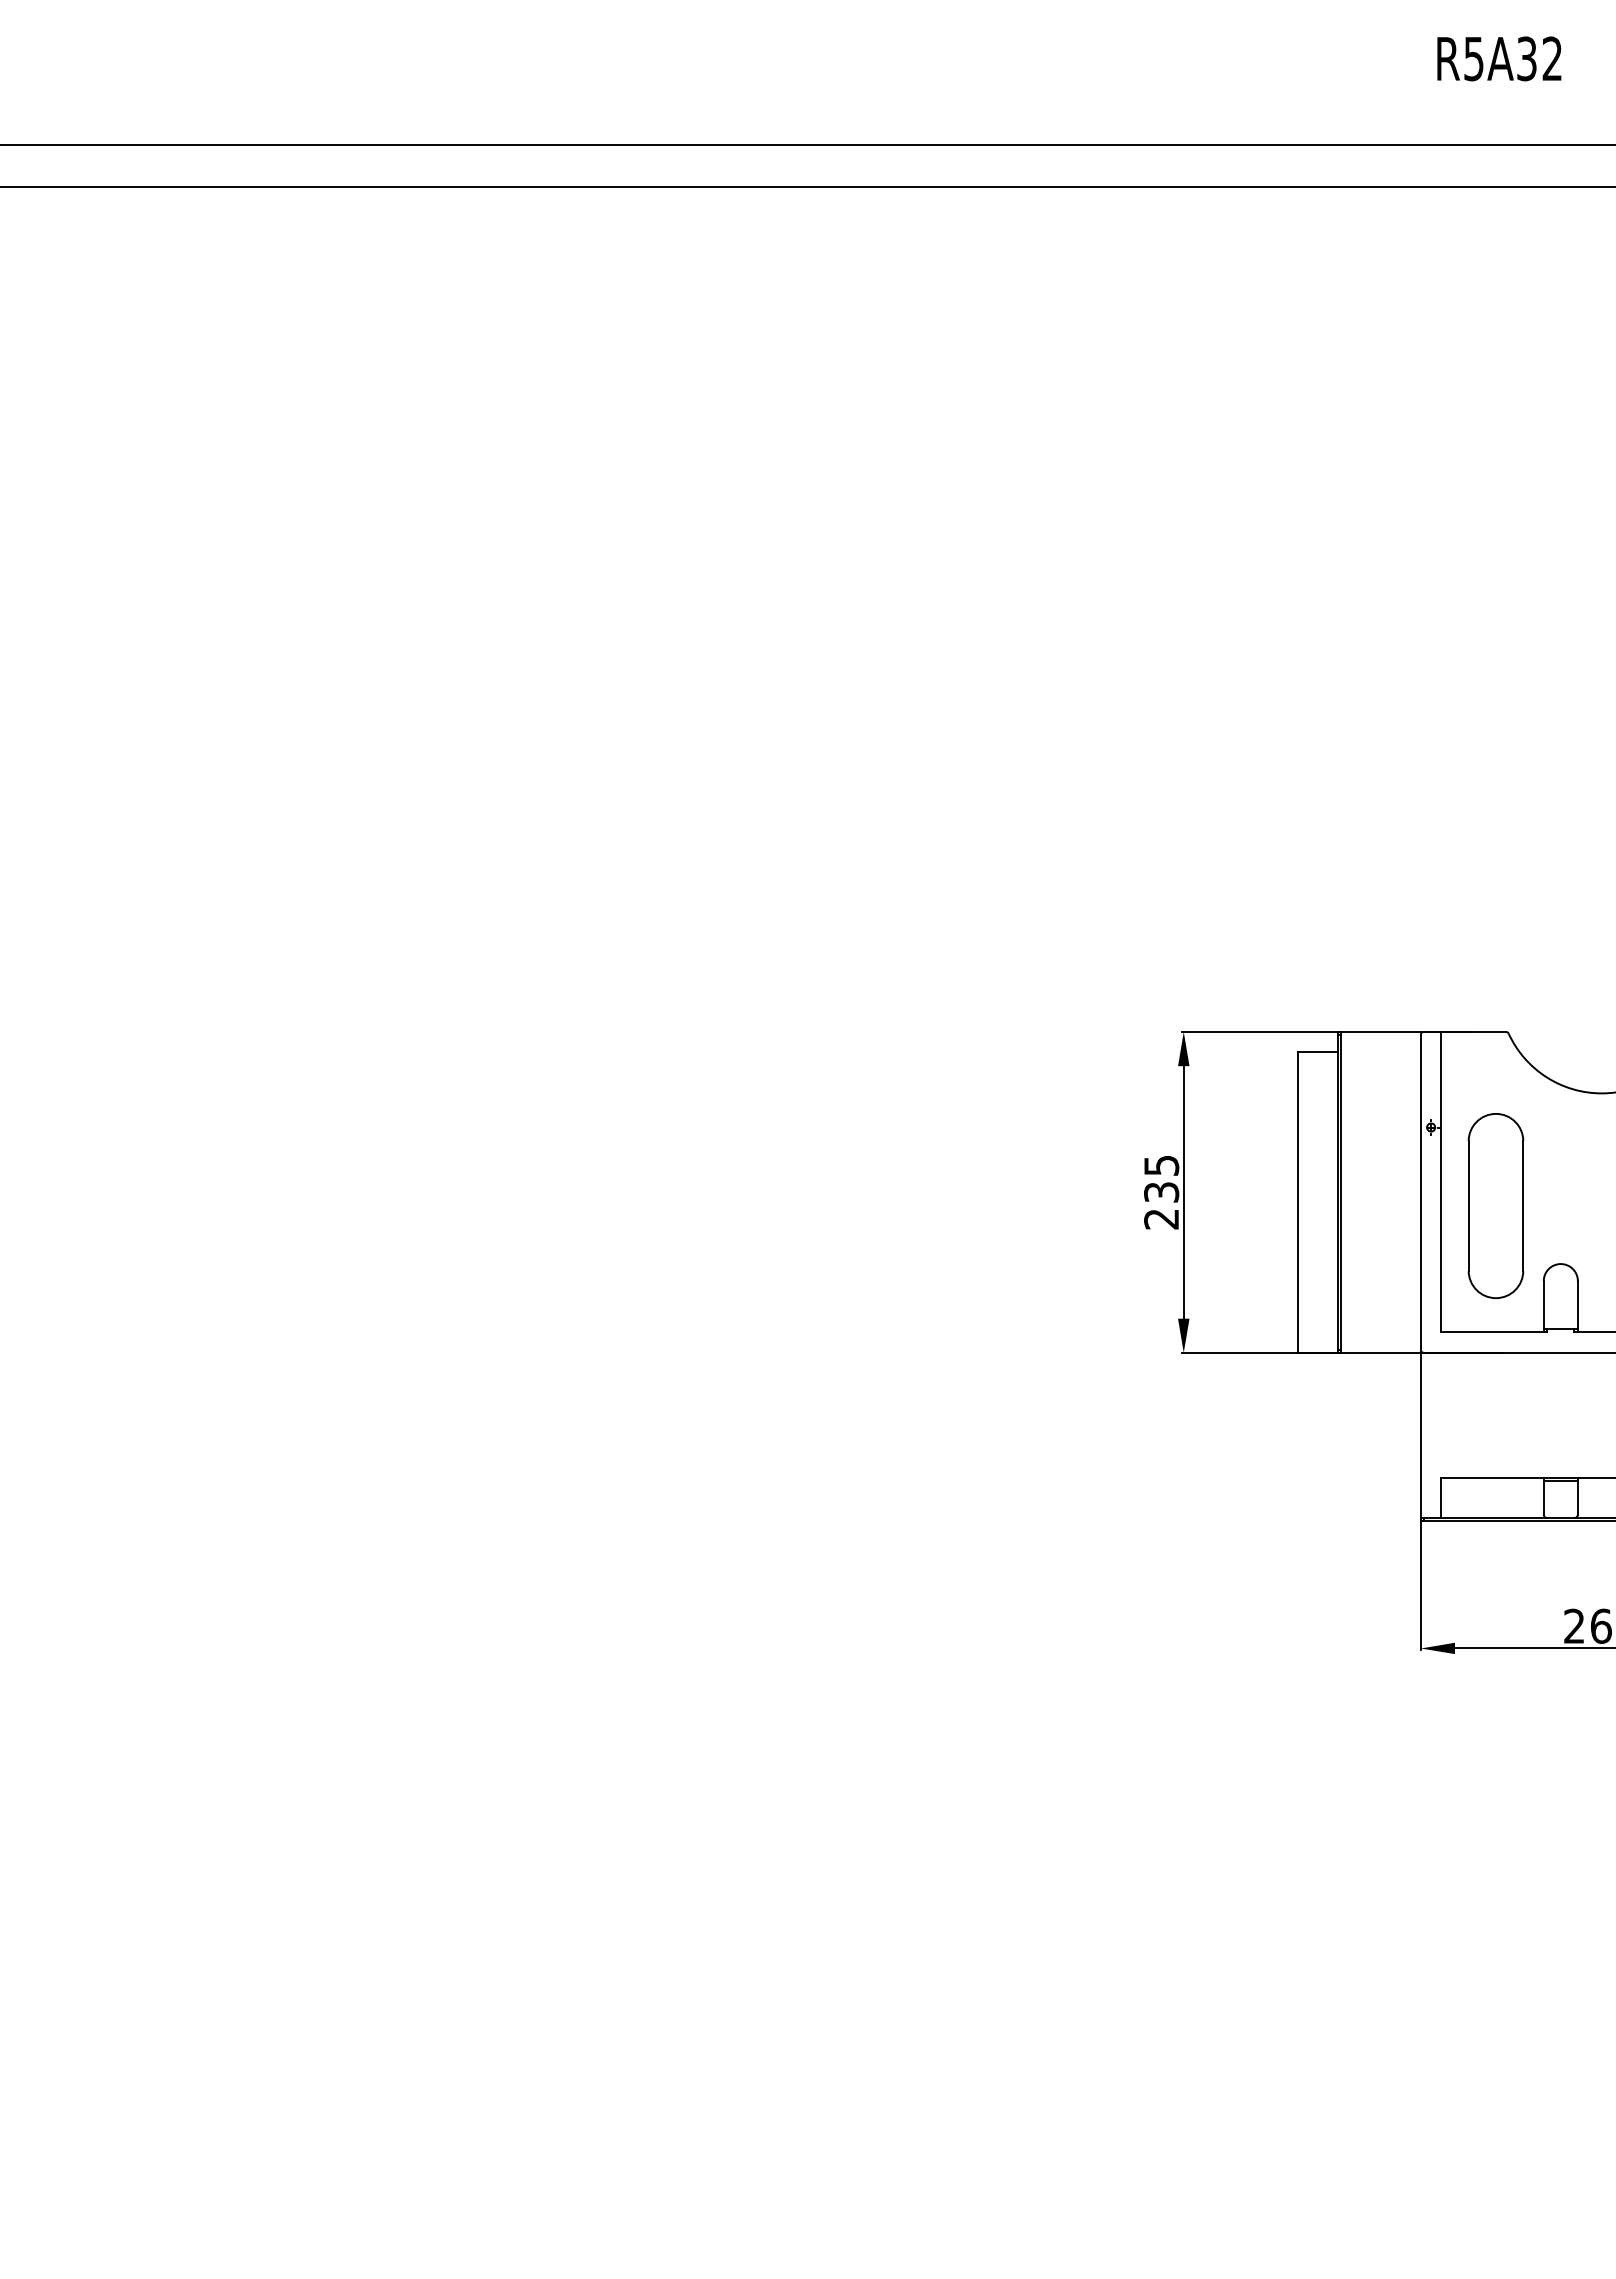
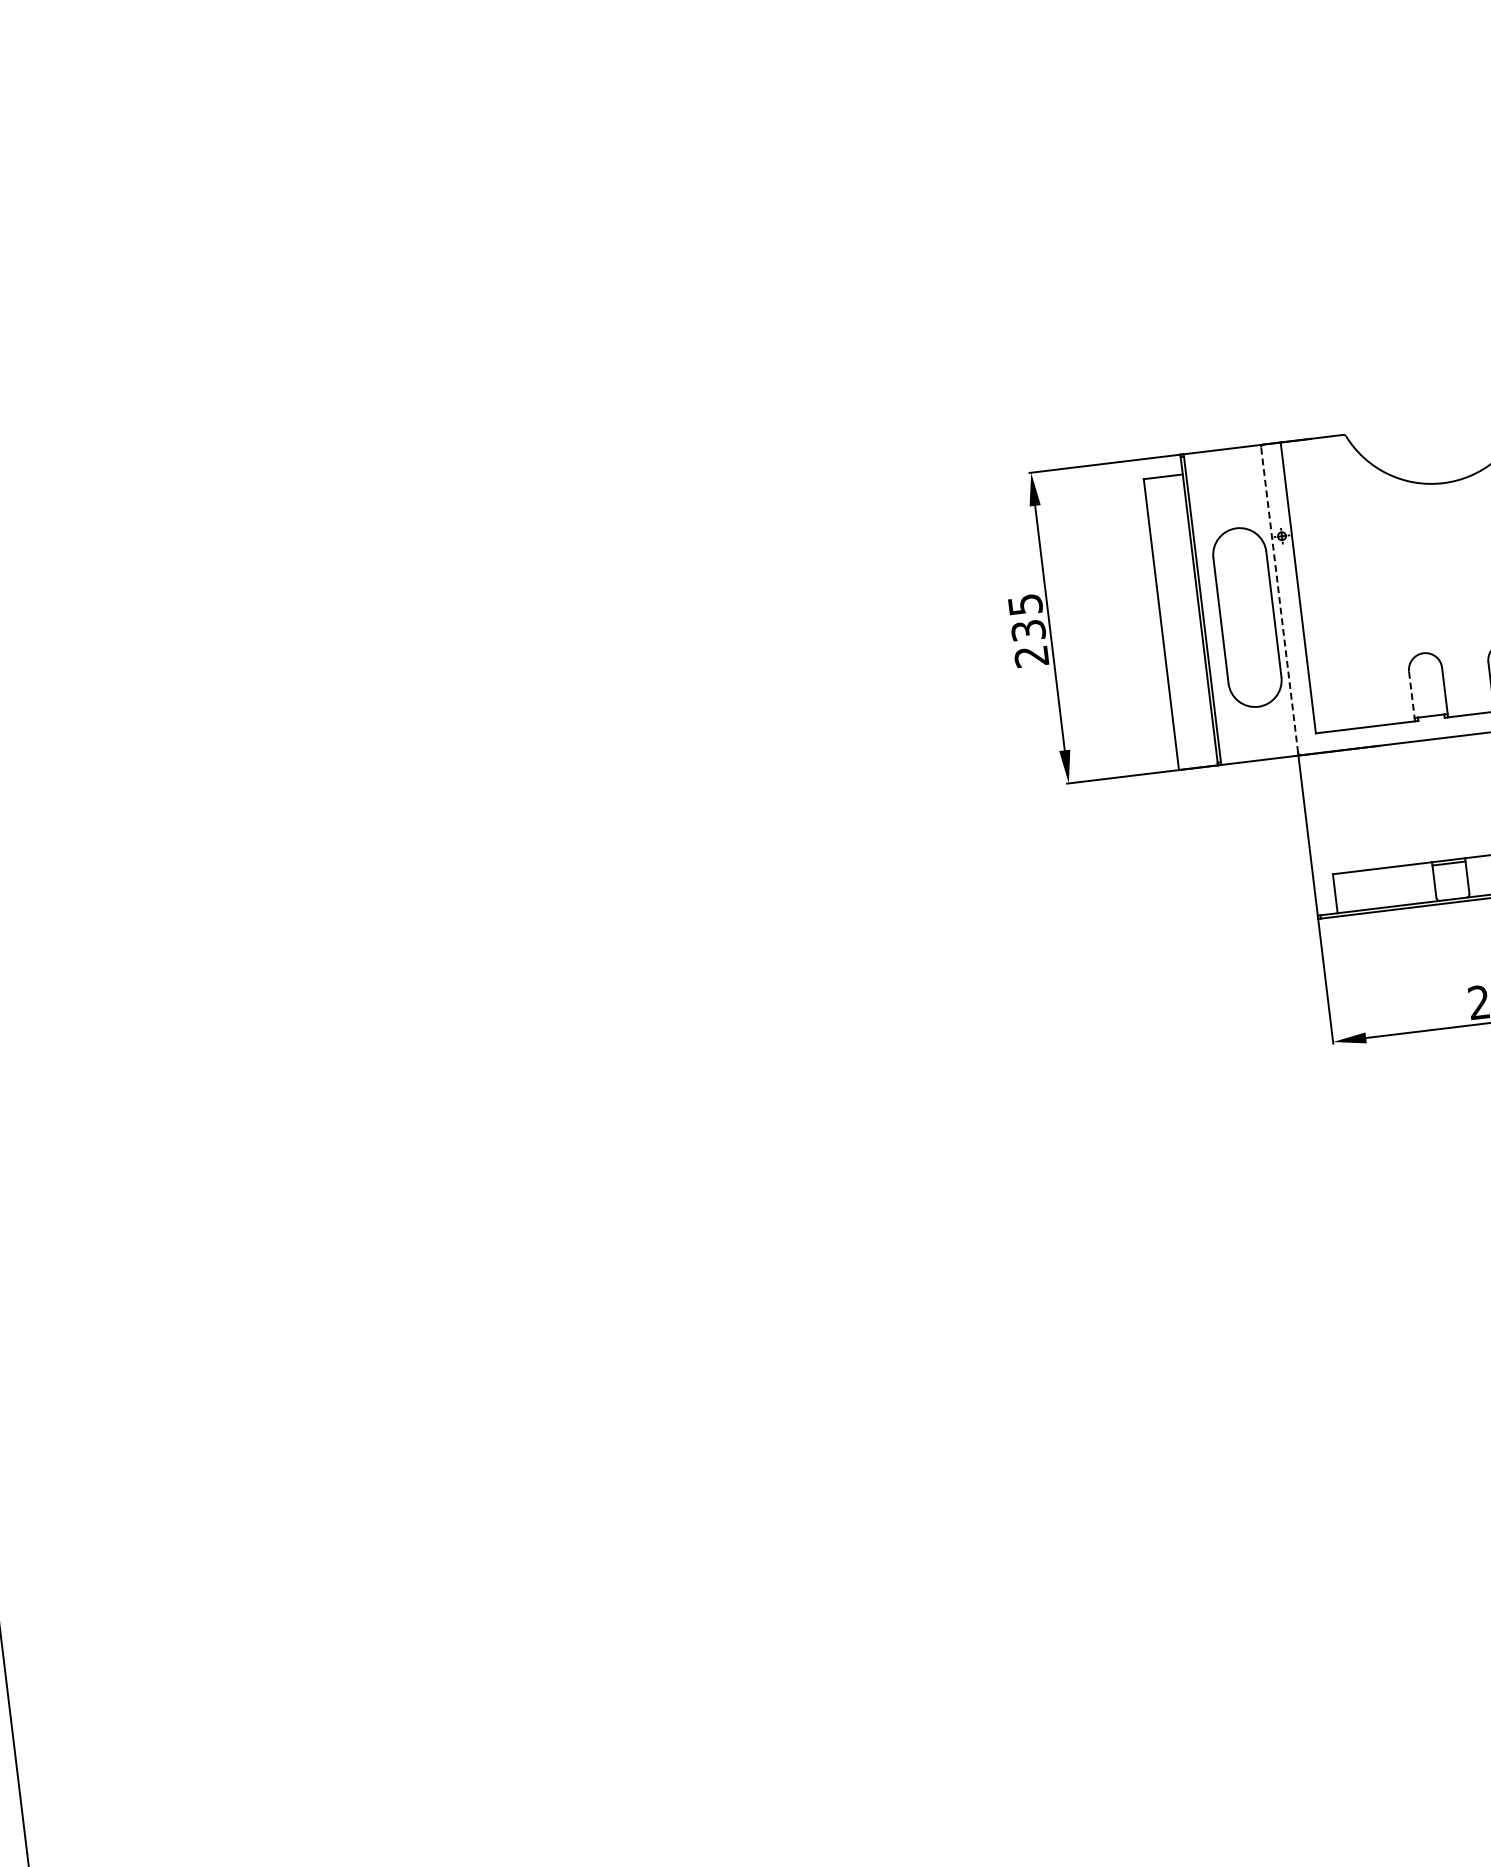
line: (1420, 1192) -> (1279, 600), solid -> dashed
part: (1495, 1206) -> (1247, 618), moved
line: (1543, 1306) -> (1411, 696), solid -> dashed

